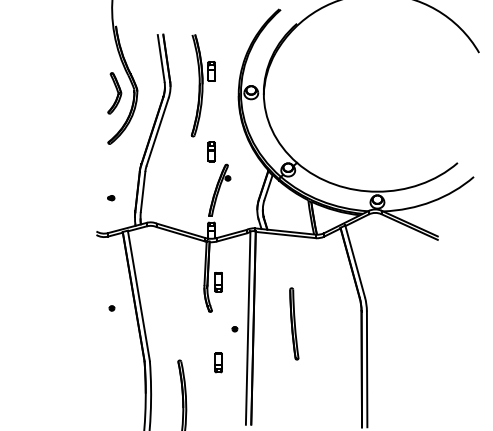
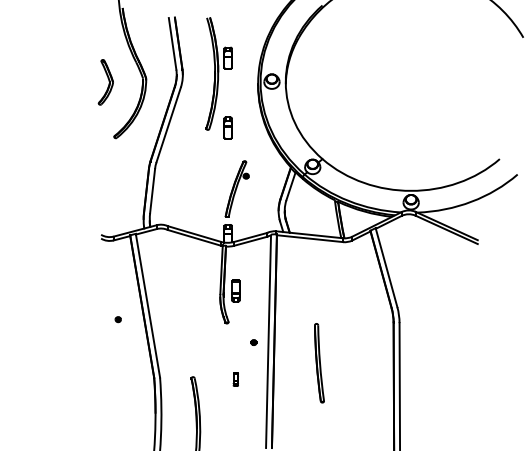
part: (114, 93) -> (105, 82), moved
part: (211, 151) -> (228, 127), moved
part: (111, 198) -> (117, 198), removed
part: (294, 323) -> (319, 362), moved
part: (218, 362) -> (235, 379), size x0.6

